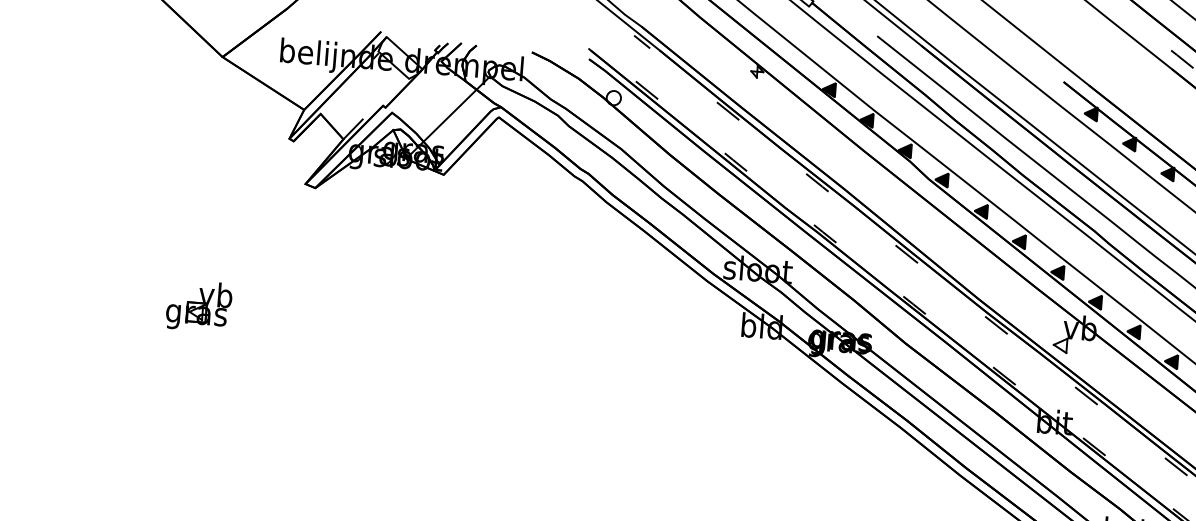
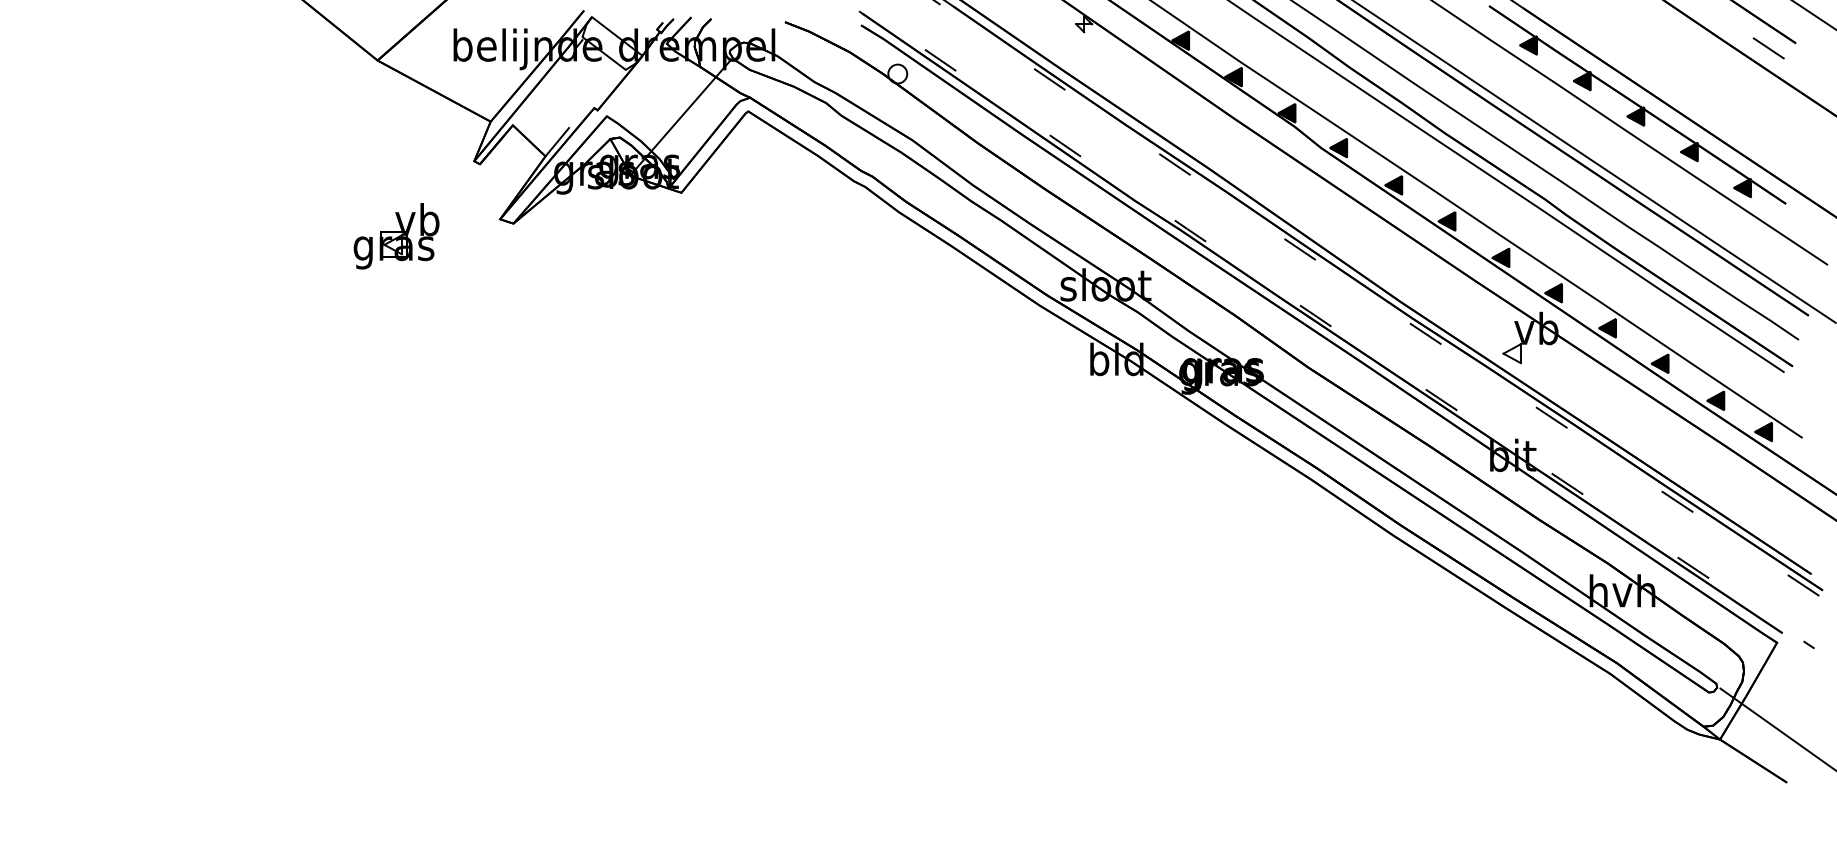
part: (199, 306) -> (396, 236), moved

